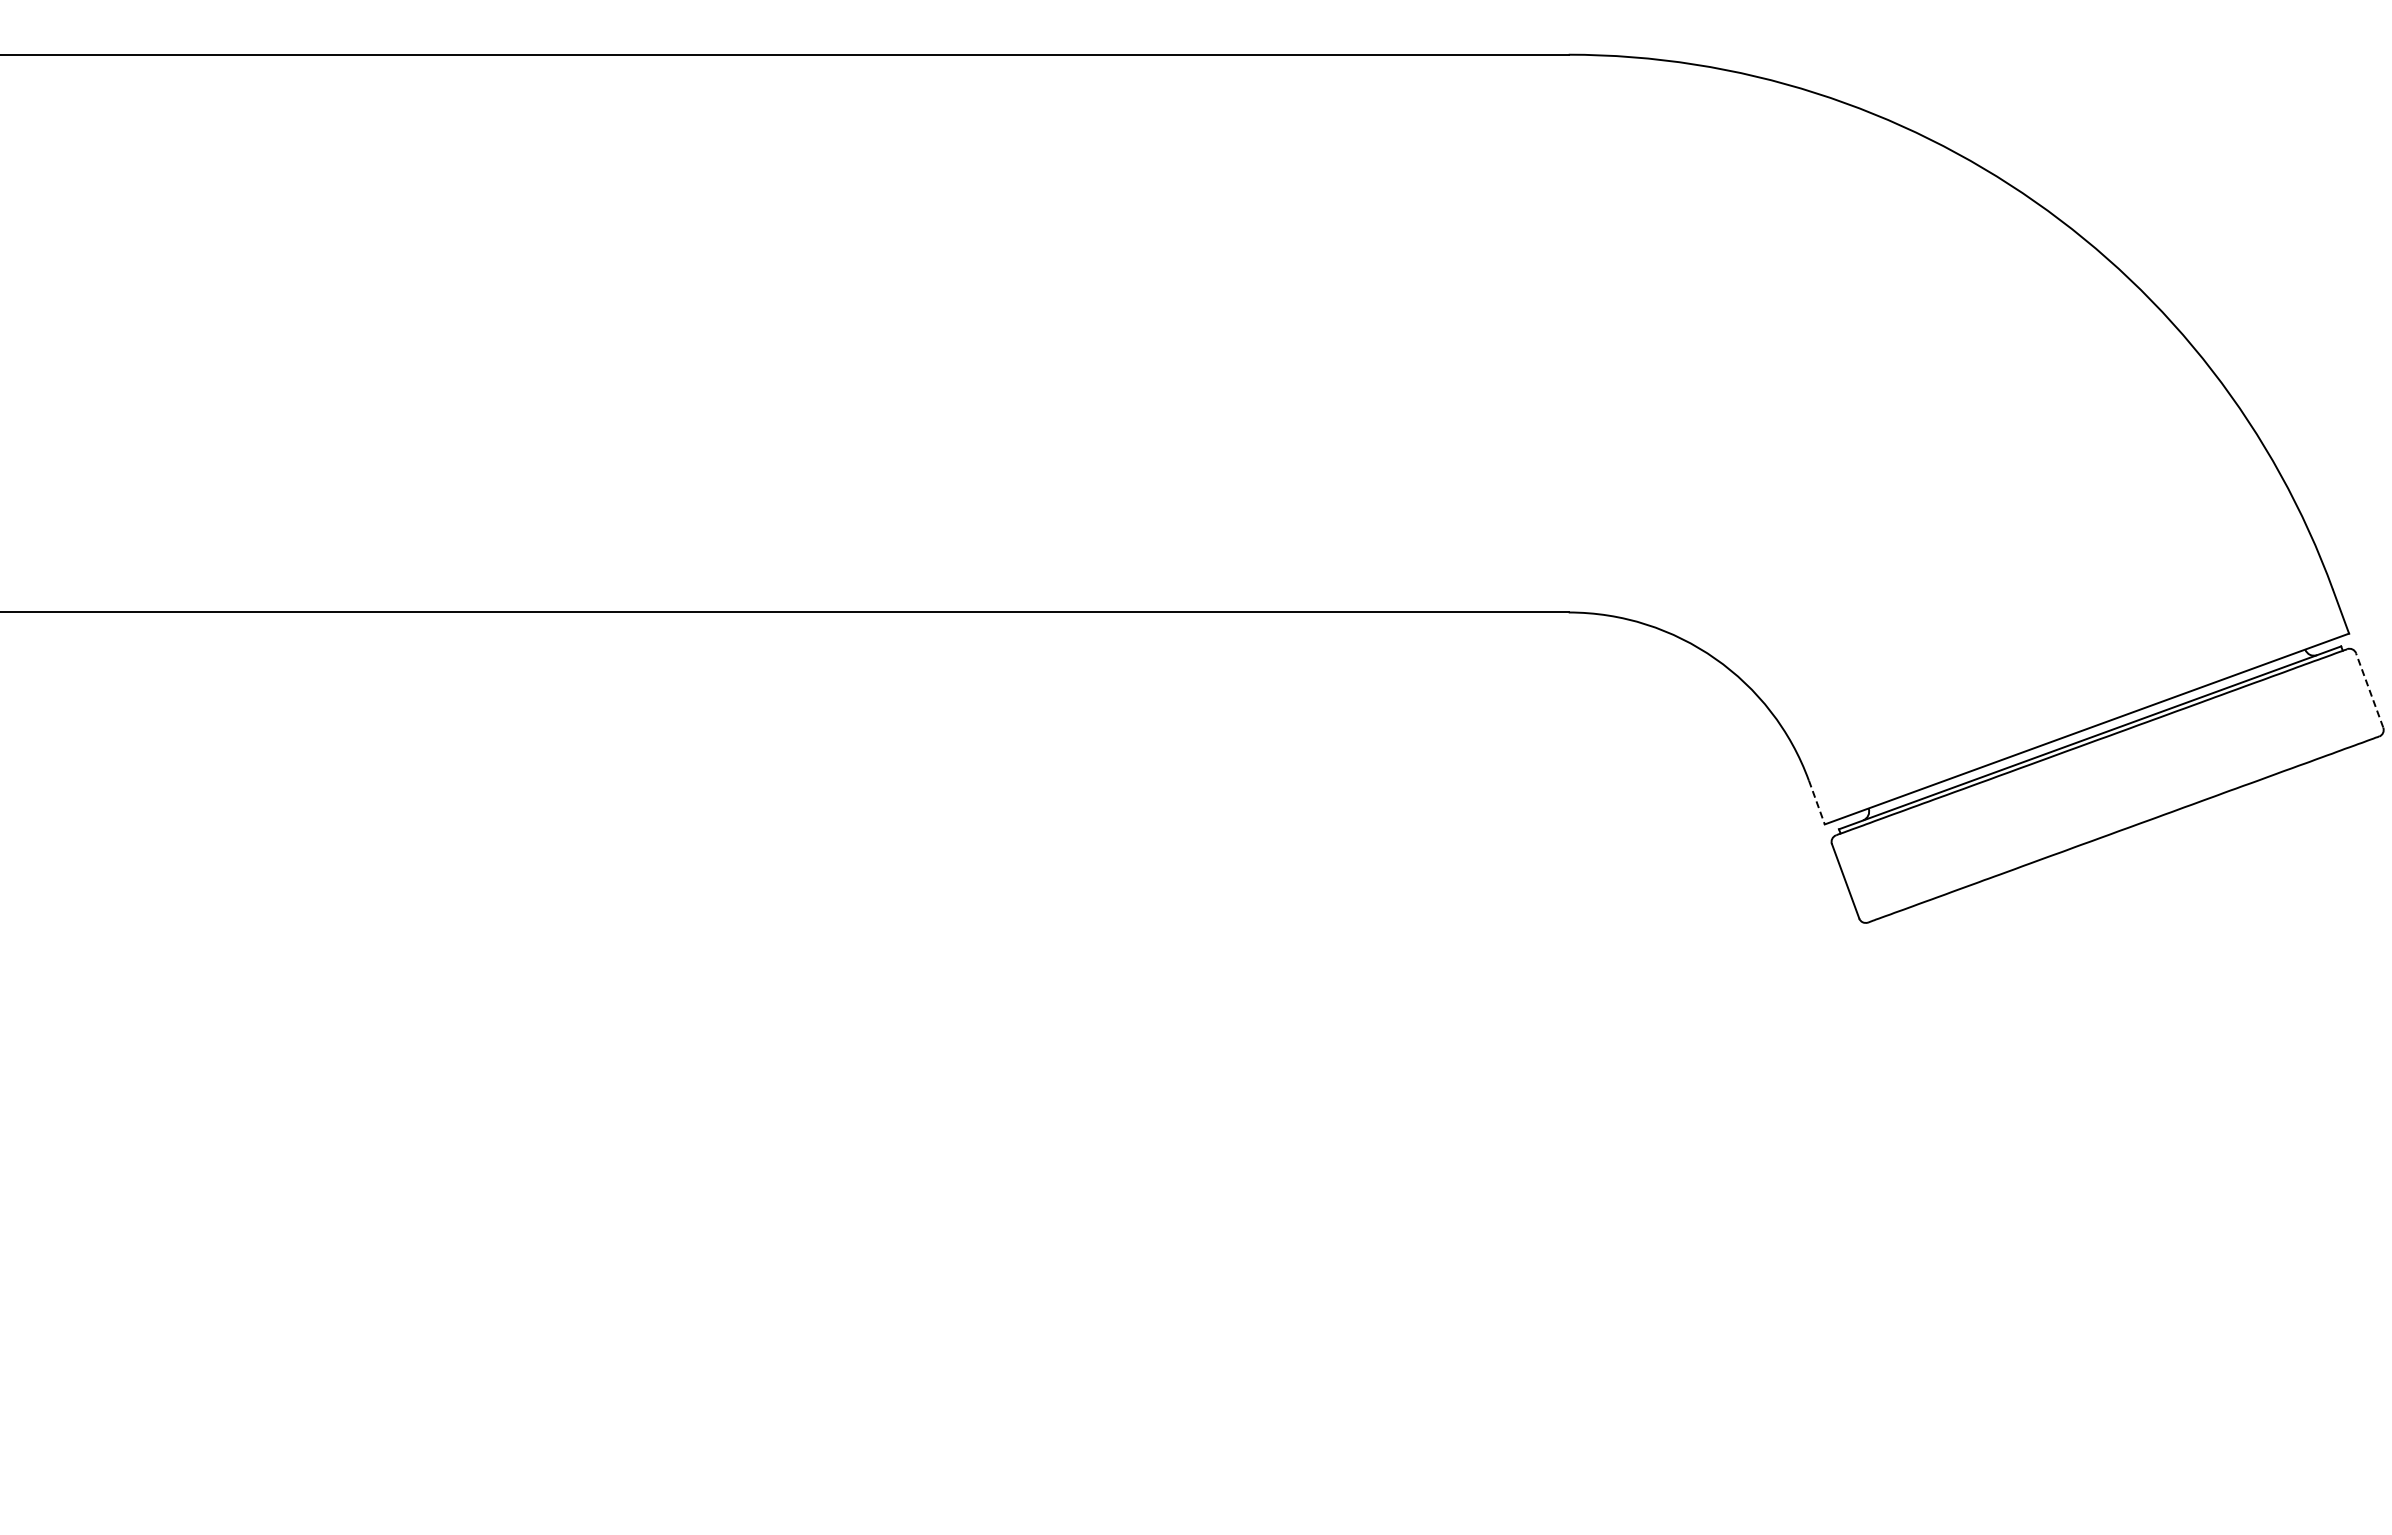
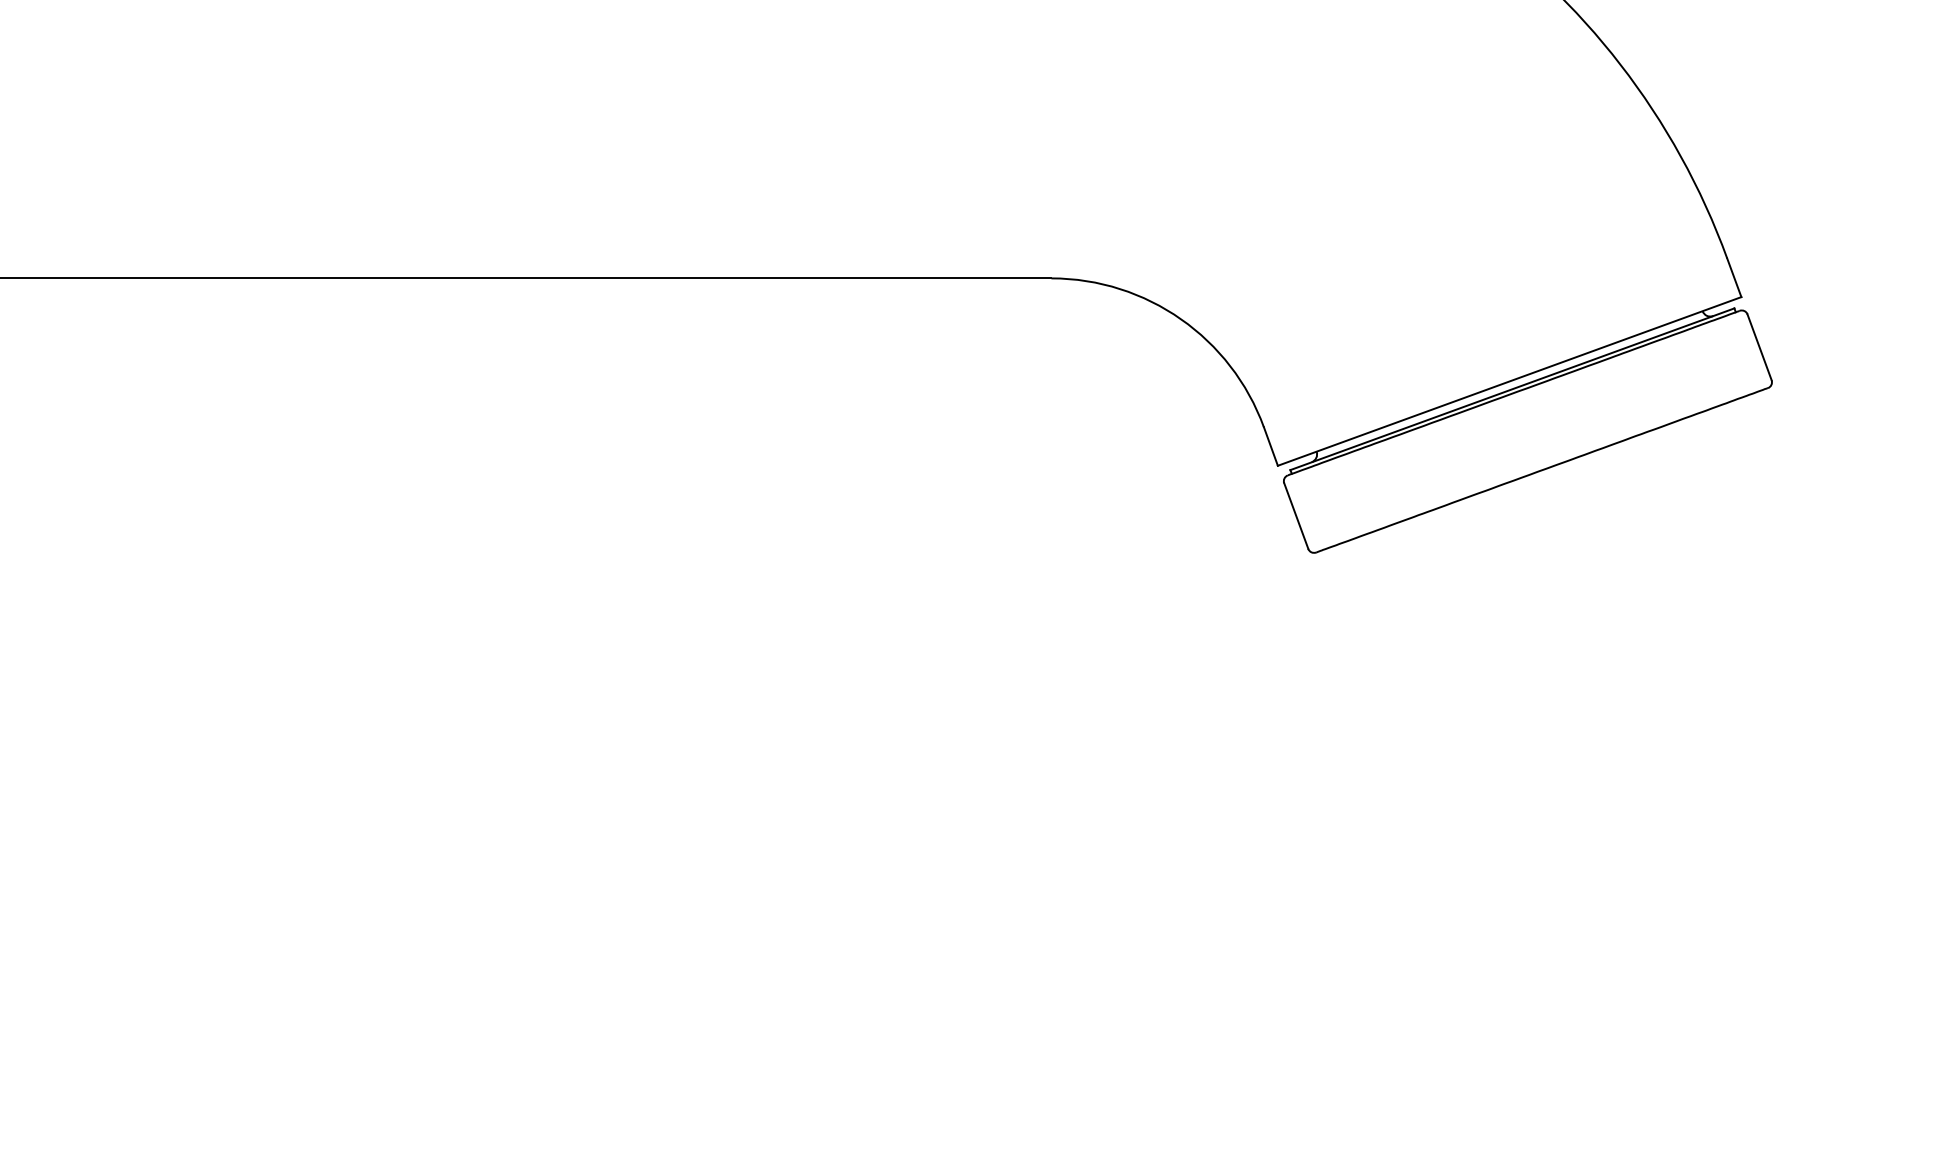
line: (2369, 689) -> (1759, 346), dashed -> solid
line: (1817, 803) -> (1271, 447), dashed -> solid

